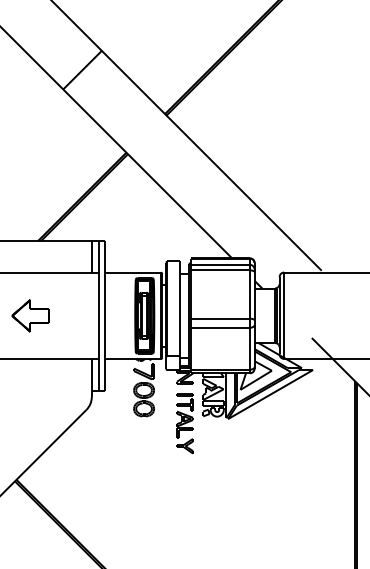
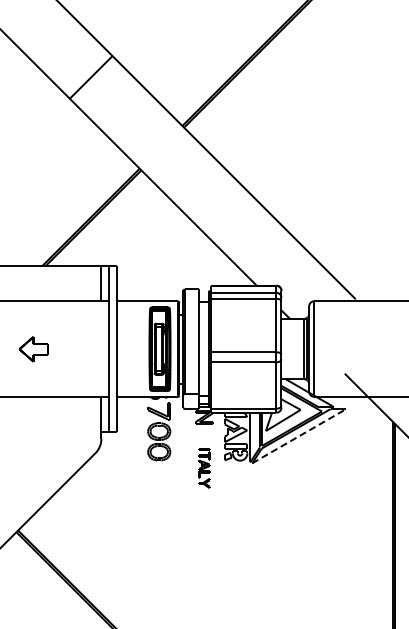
part: (30, 316) -> (33, 349), size x0.7
line: (270, 393) -> (299, 435), solid -> dashed
part: (185, 423) -> (204, 468), size x0.6

